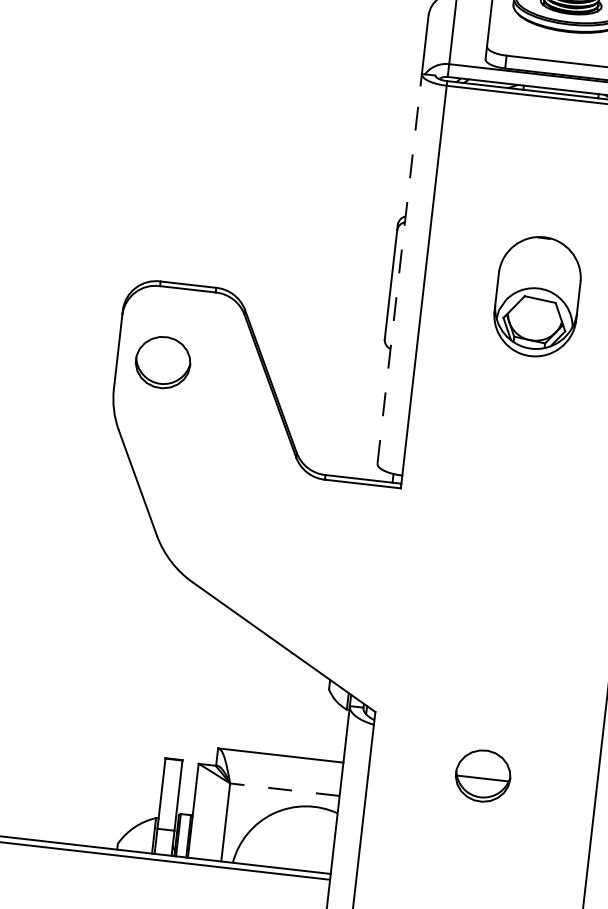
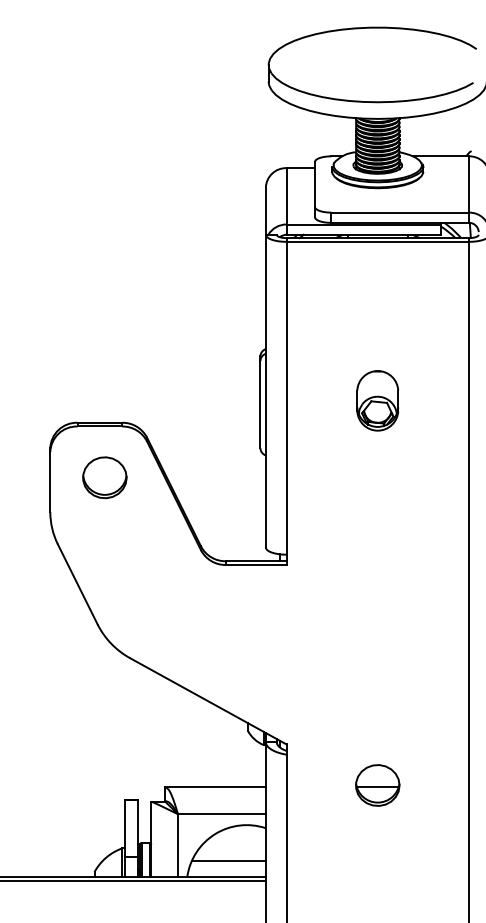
line: (398, 274) -> (265, 395), dashed -> solid
part: (537, 296) -> (377, 400), size x0.62
part: (162, 362) -> (104, 477), moved
line: (284, 790) -> (221, 814), dashed -> solid
line: (286, 848) -> (228, 860), added

